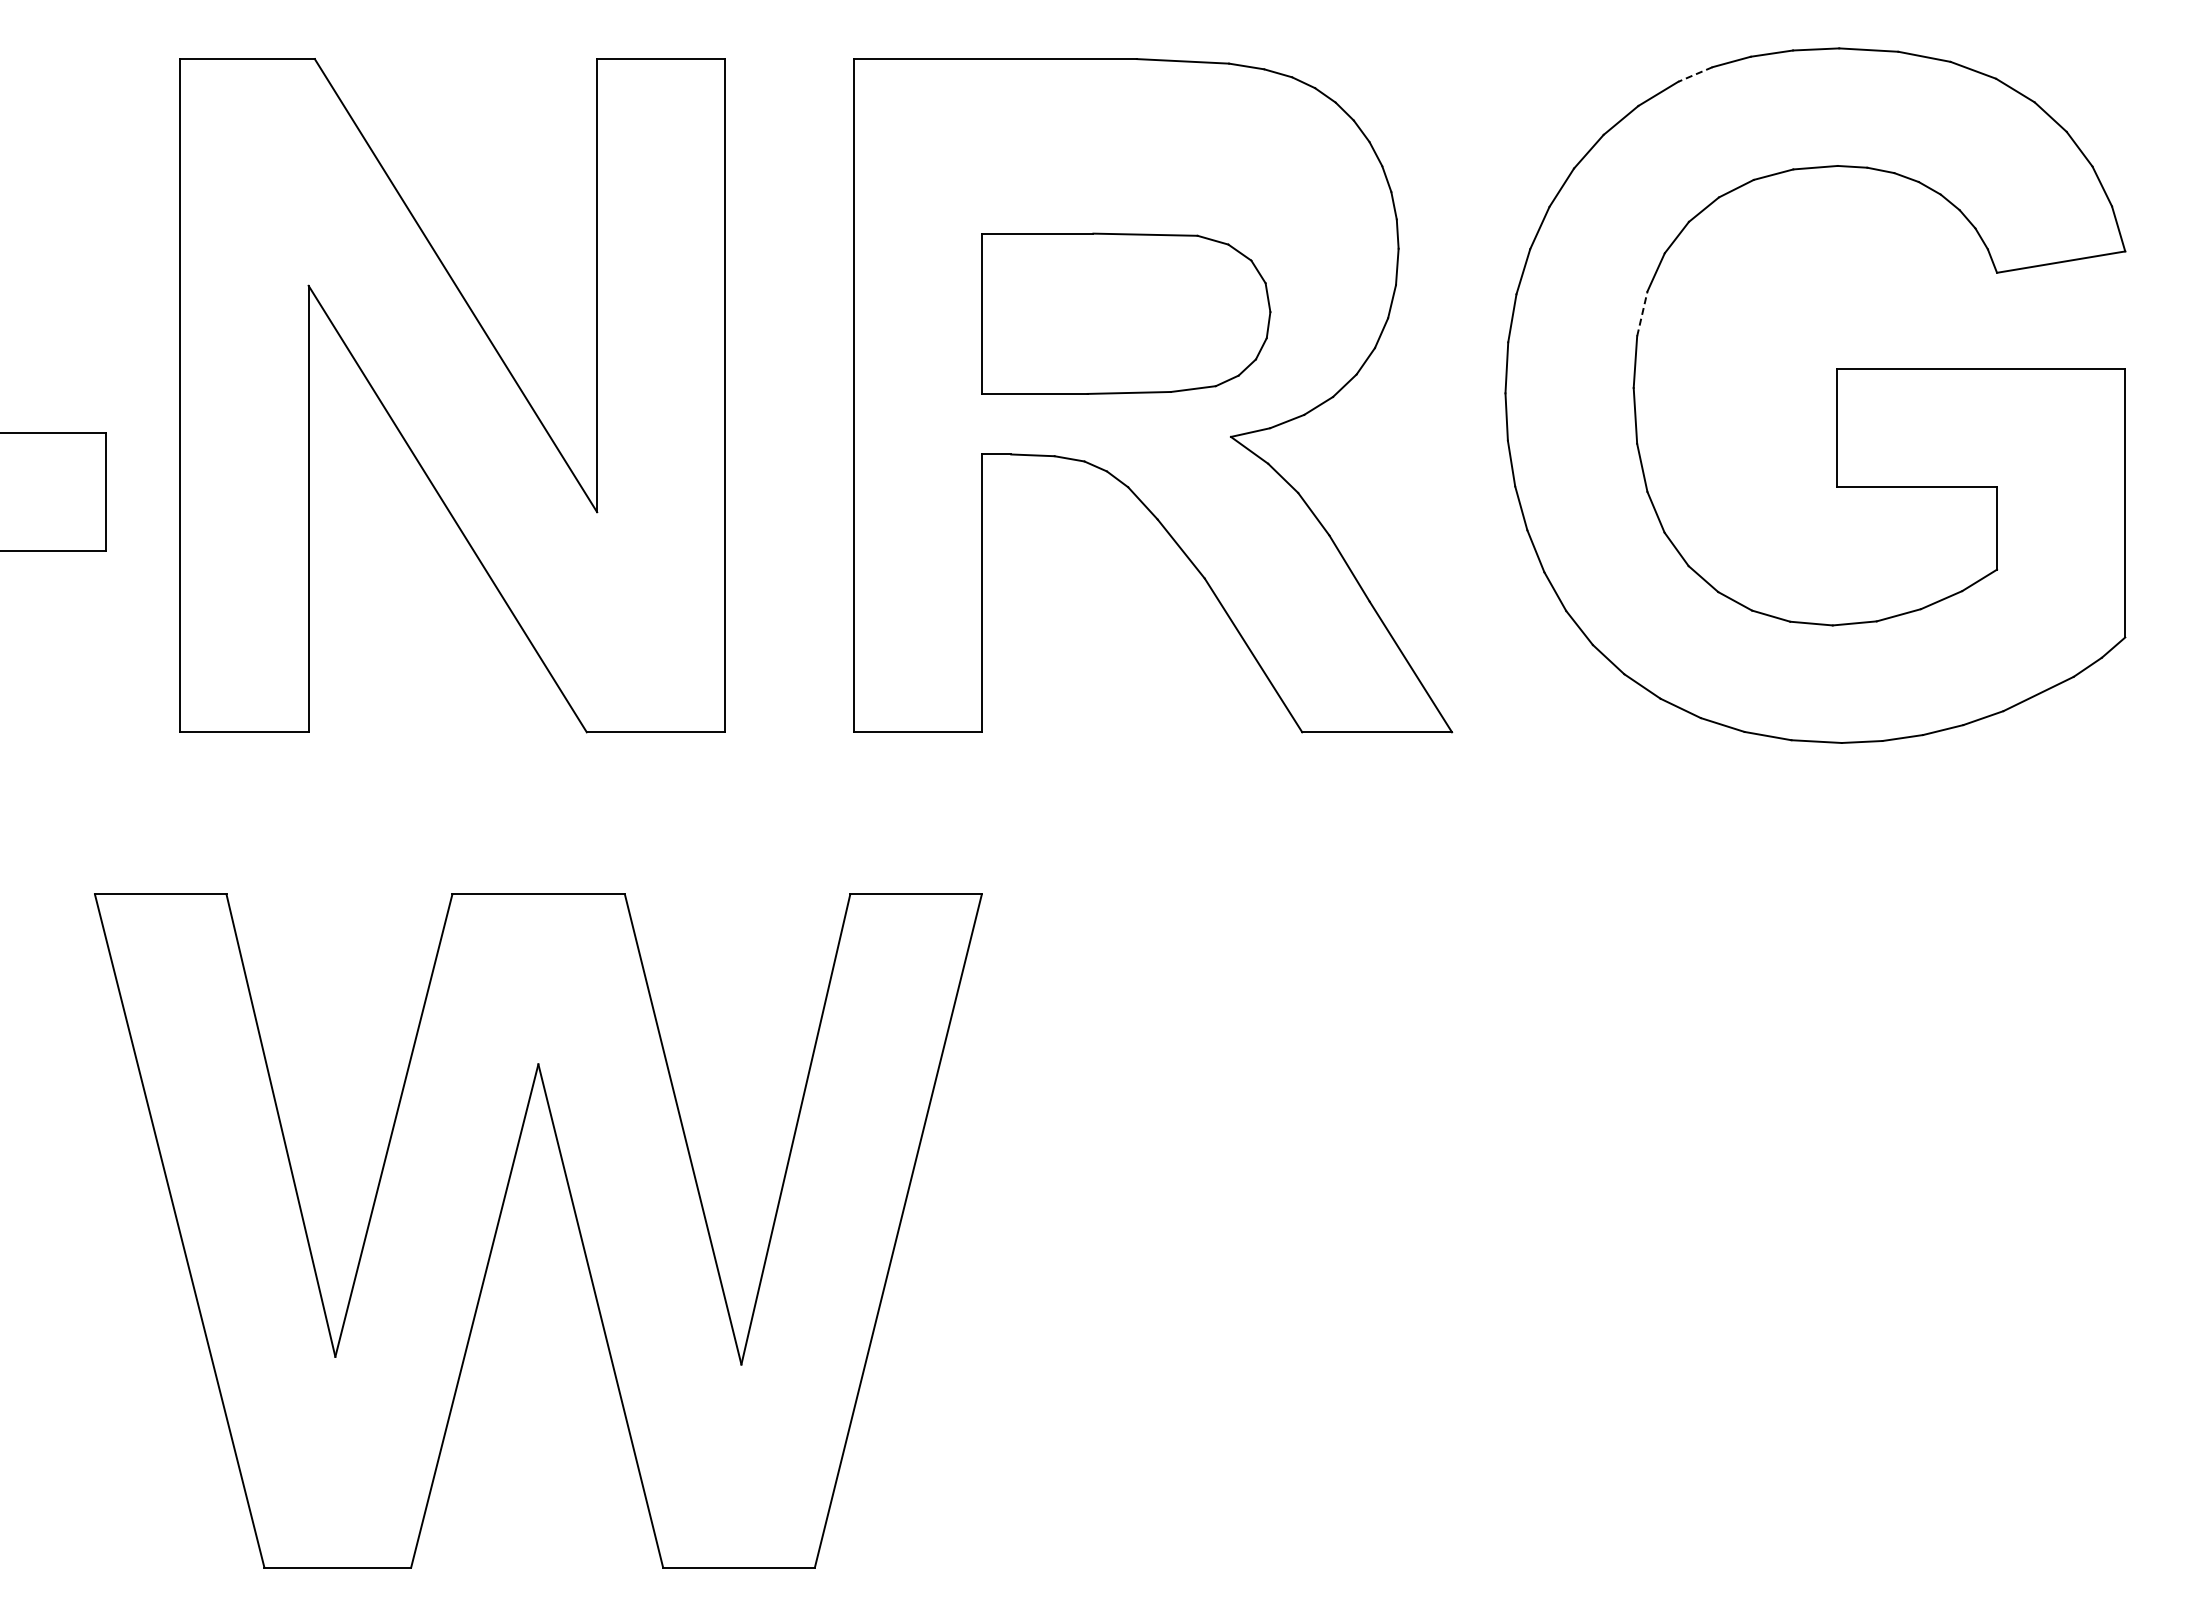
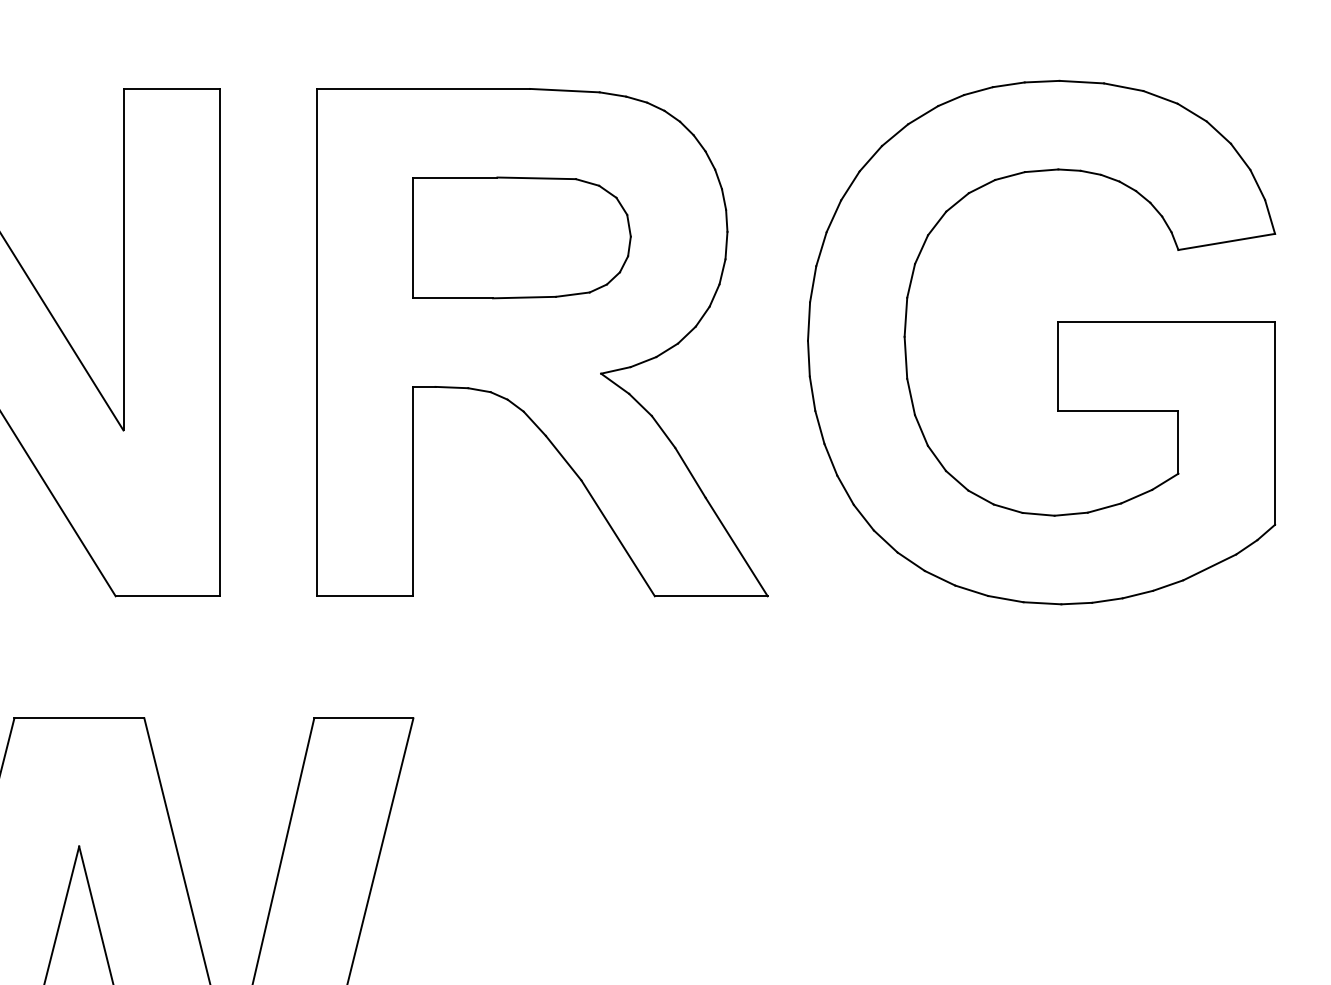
line: (1695, 74) -> (951, 100), dashed -> solid
part: (1126, 313) -> (522, 237), moved
line: (1642, 313) -> (911, 280), dashed -> solid

